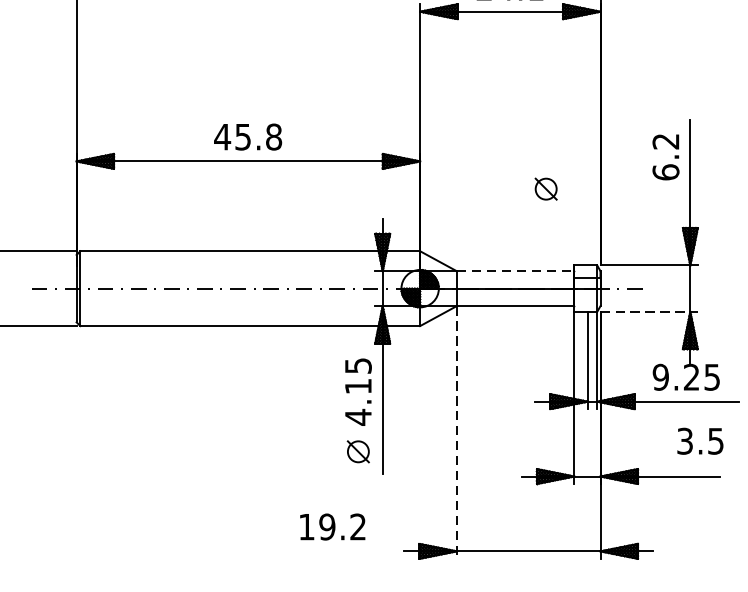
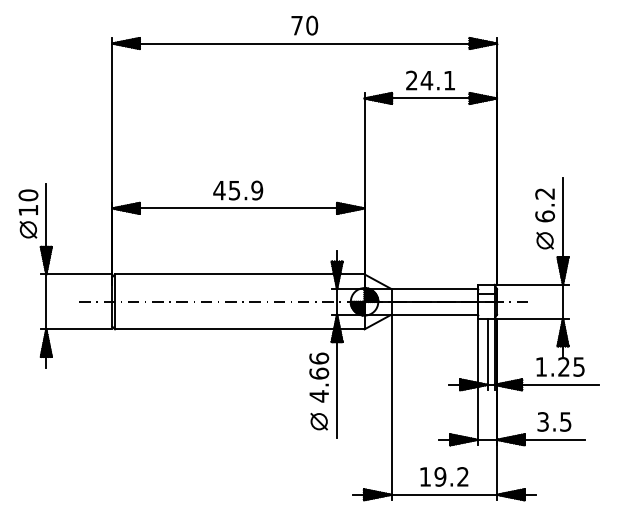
text: (274, 137) -> (257, 190), 45.8 -> 45.9
part: (545, 188) -> (544, 240), moved
line: (516, 271) -> (435, 289), dashed -> solid
line: (648, 311) -> (532, 318), dashed -> solid
text: (358, 375) -> (319, 365), 4.15 -> 4.66
text: (661, 376) -> (541, 366), 9.25 -> 1.25
line: (456, 432) -> (391, 407), dashed -> solid
text: (700, 440) -> (554, 421), moved
text: (332, 526) -> (444, 476), moved

